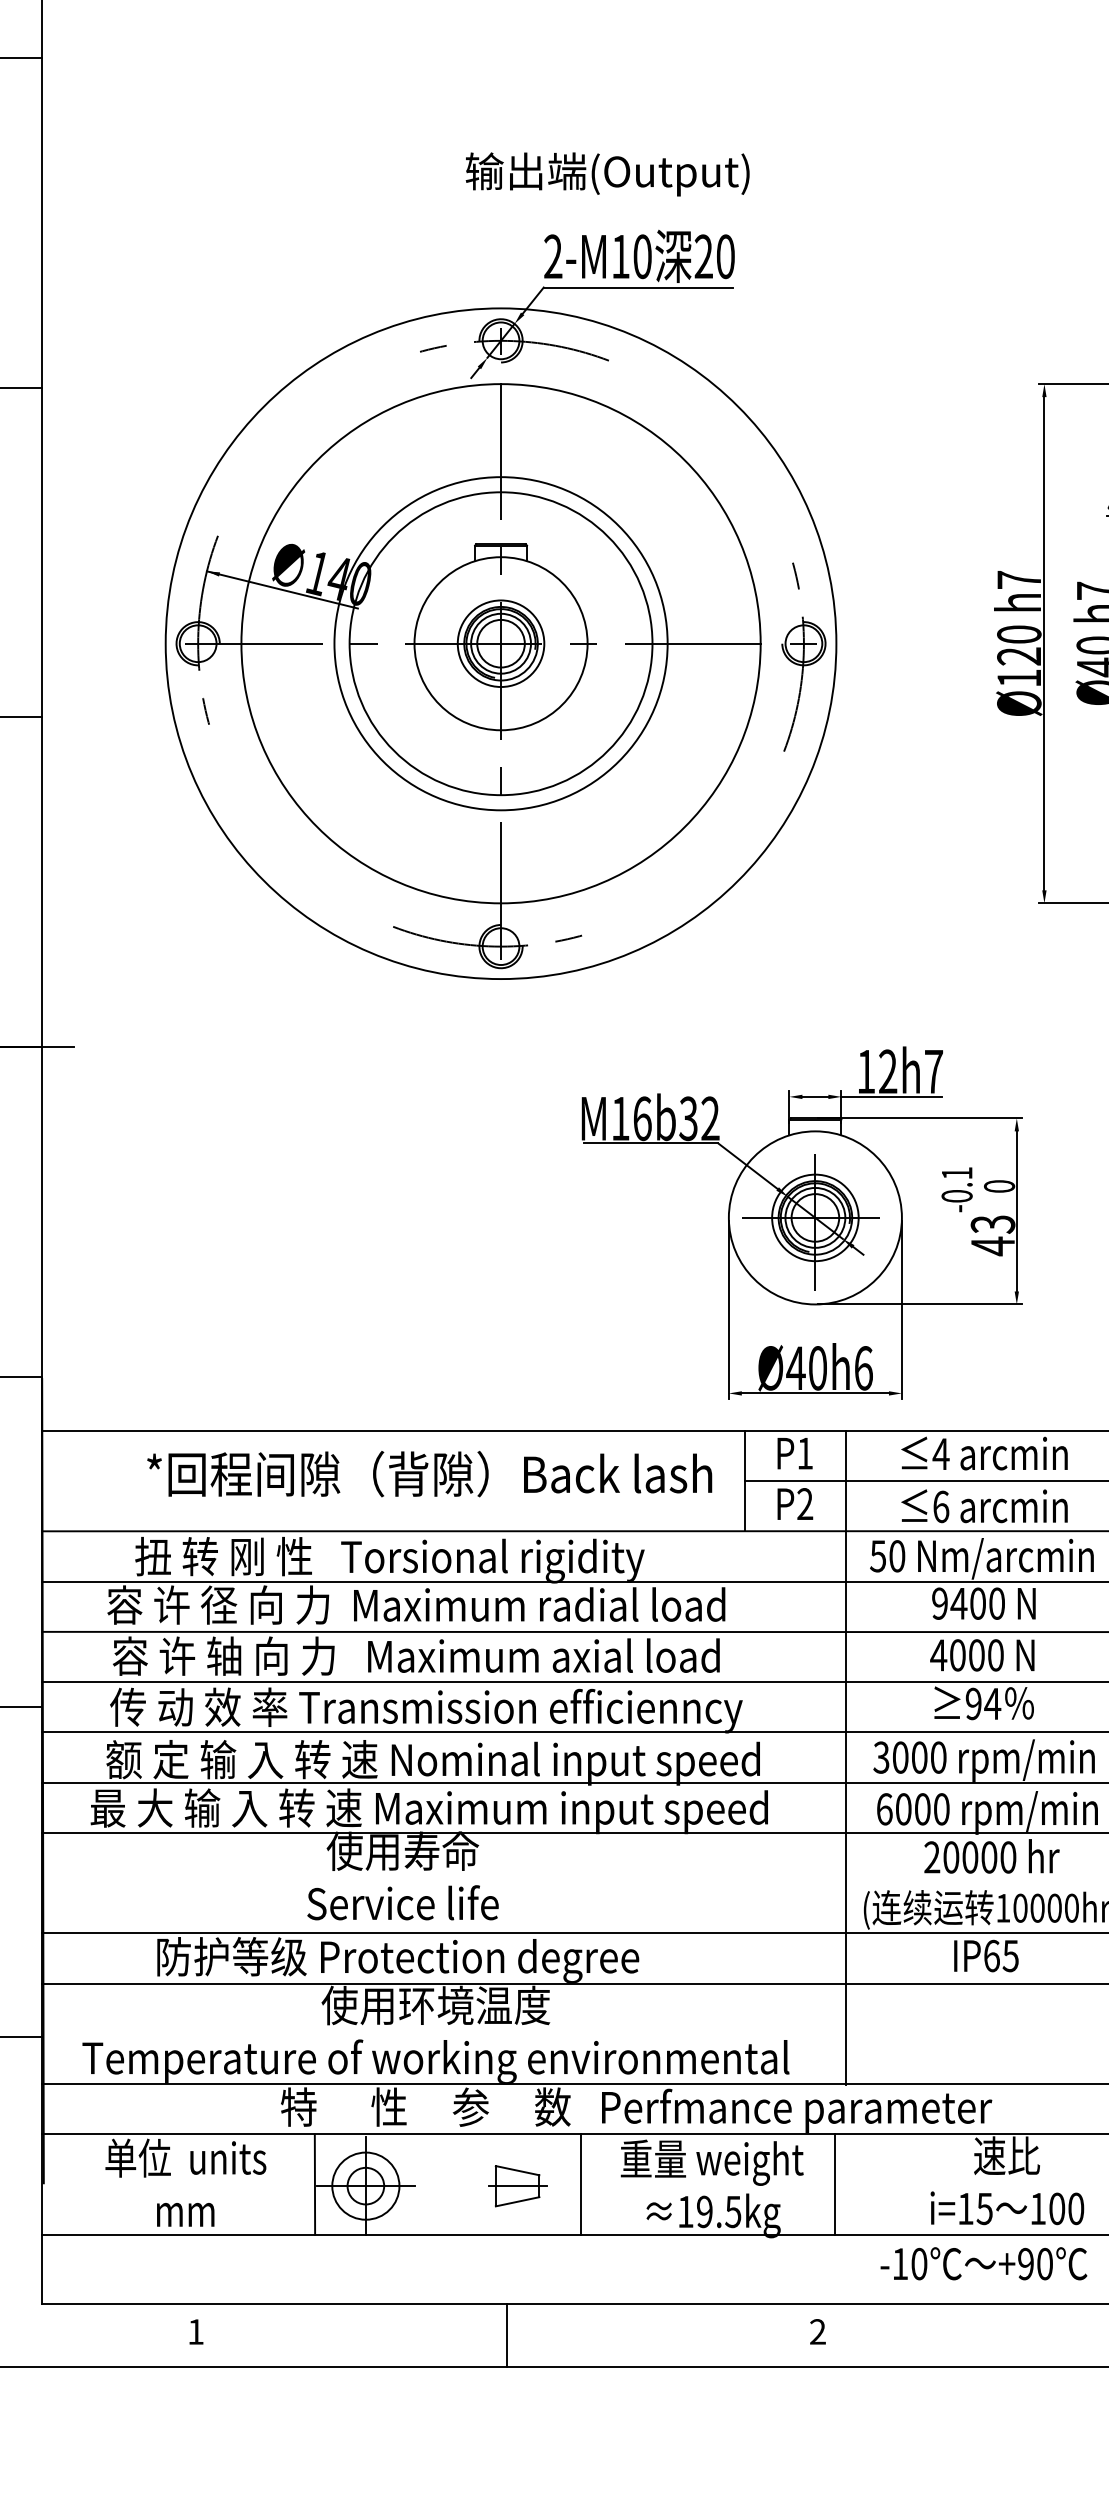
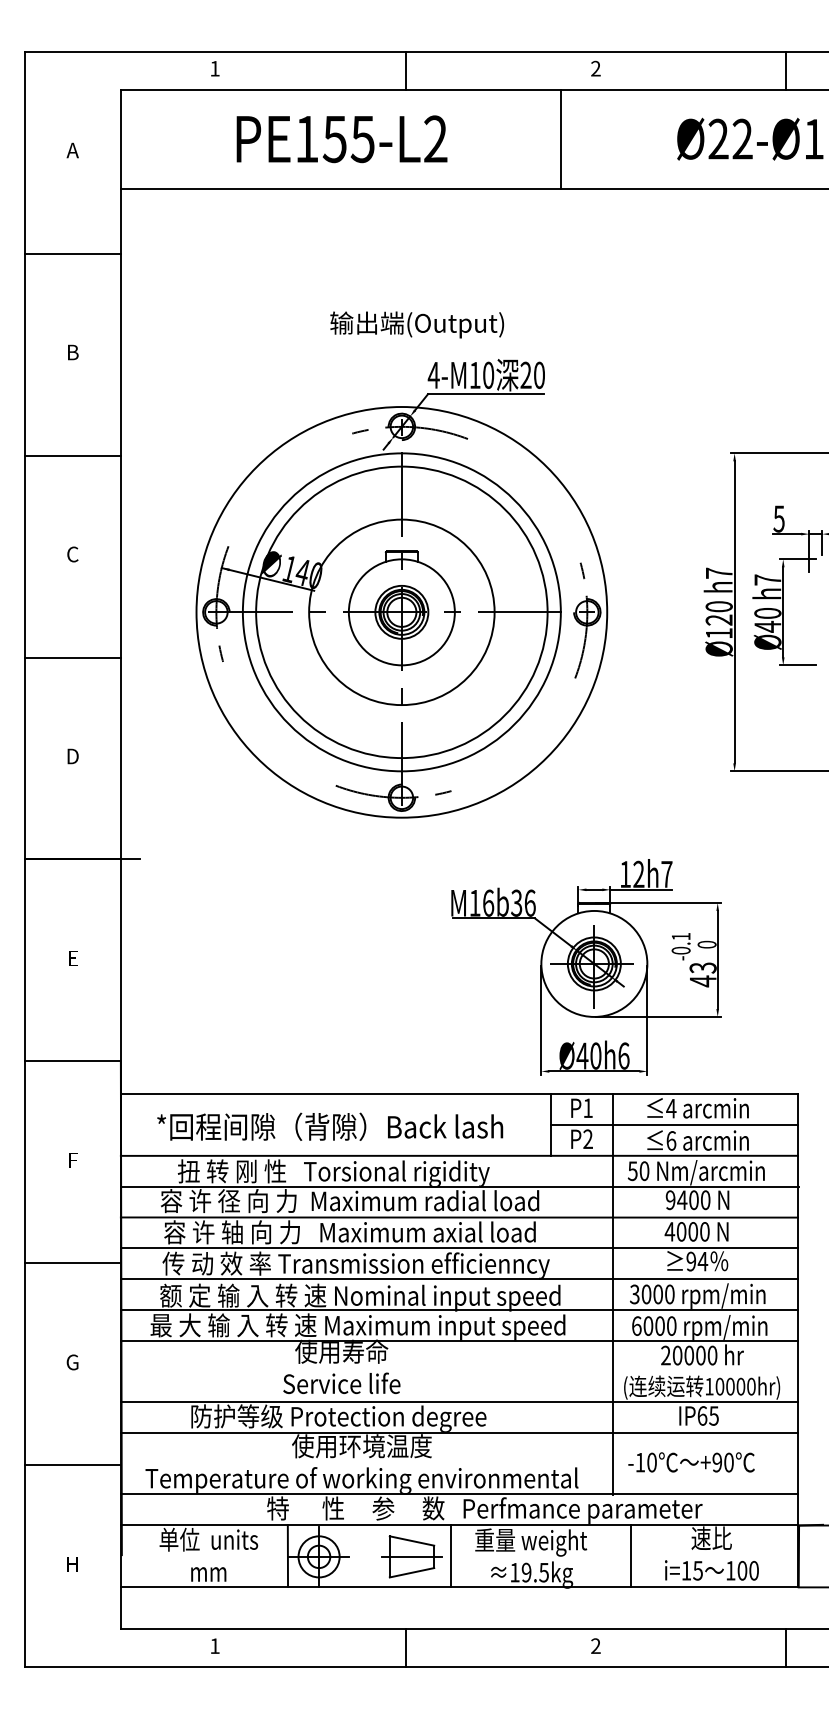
text: (606, 173) -> (416, 324), moved
text: (552, 255) -> (433, 374), 2-M10 -> 4-M10
circle: (500, 643) -> (401, 612), size x1.43
text: (709, 1117) -> (529, 902), 32 -> 36
text: (430, 1473) -> (330, 1126), moved
line: (835, 2183) -> (631, 1555), moved
part: (516, 2185) -> (411, 1556), size x1.67
text: (983, 2263) -> (691, 1462), moved

